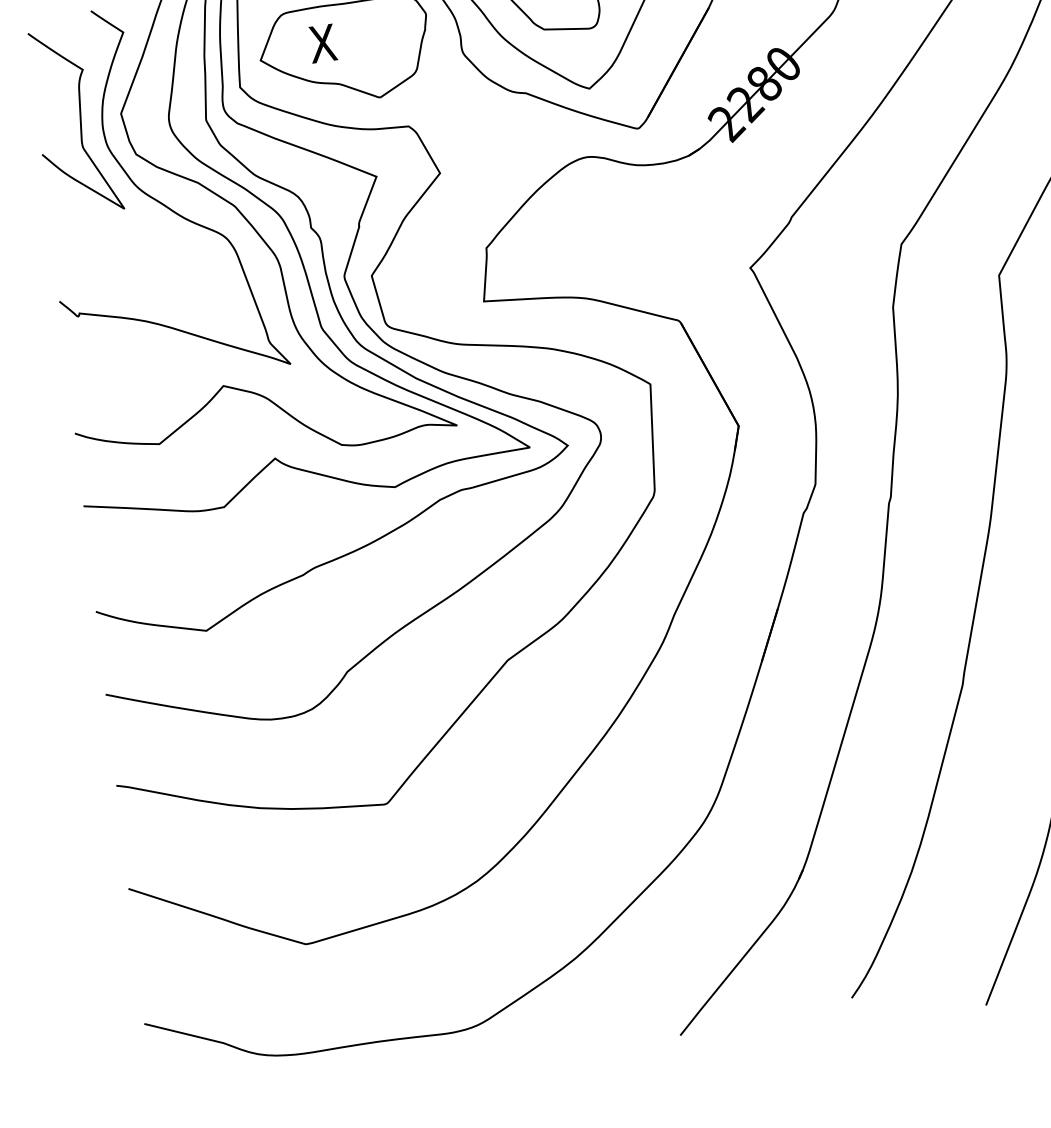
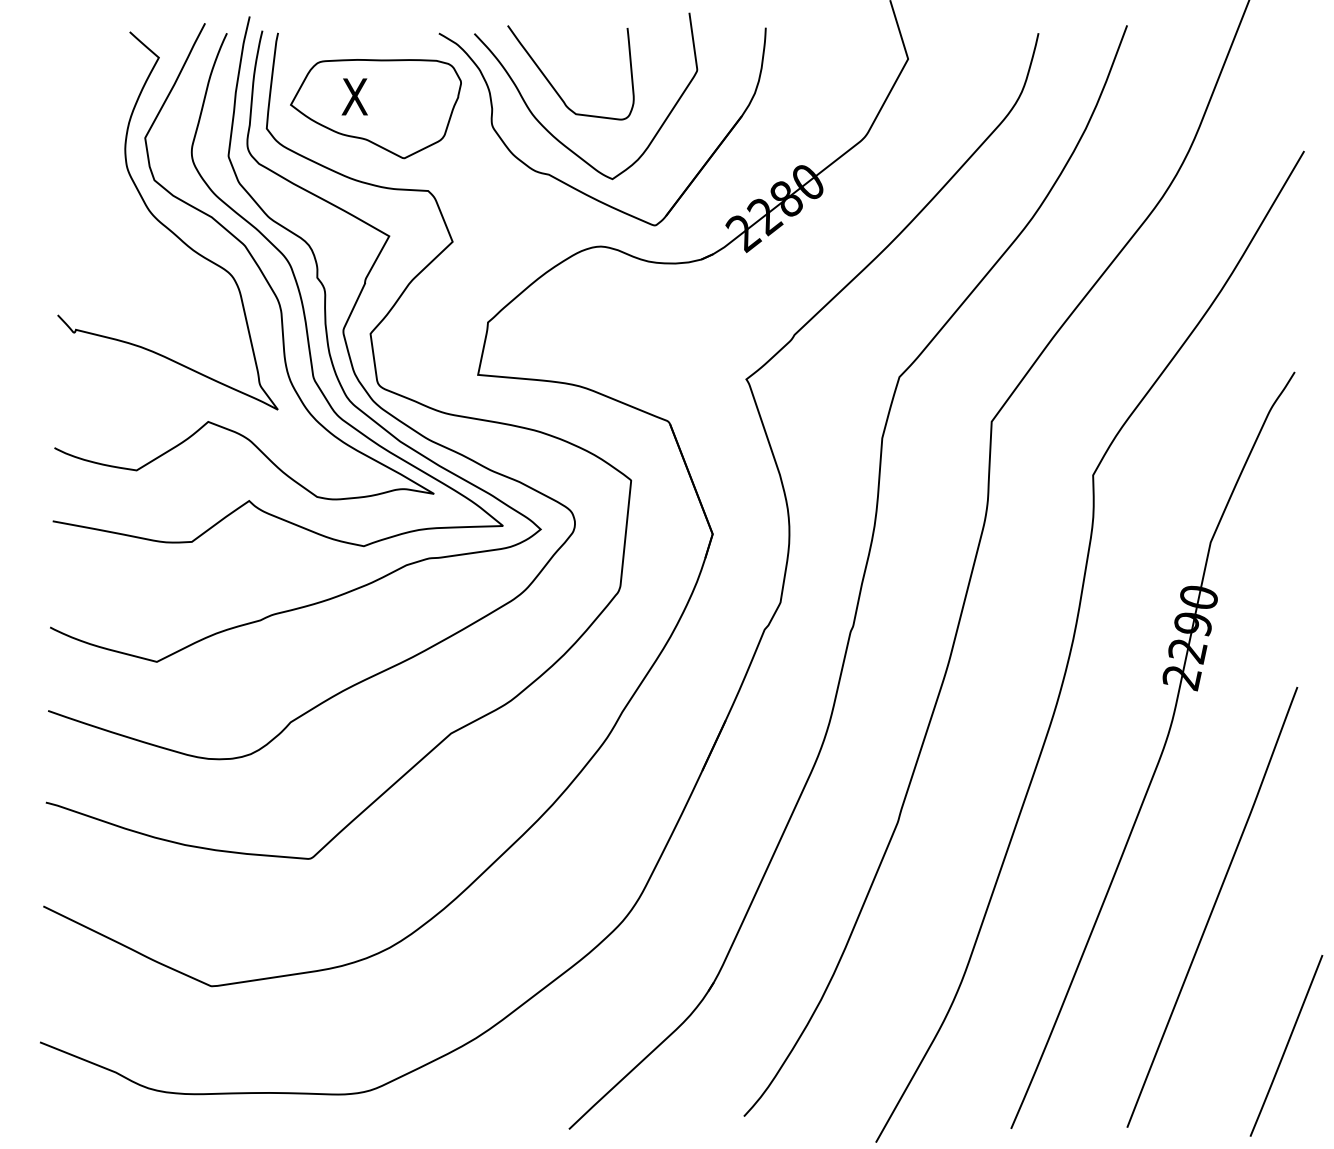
curve: (79, 121) -> (103, 139), removed

